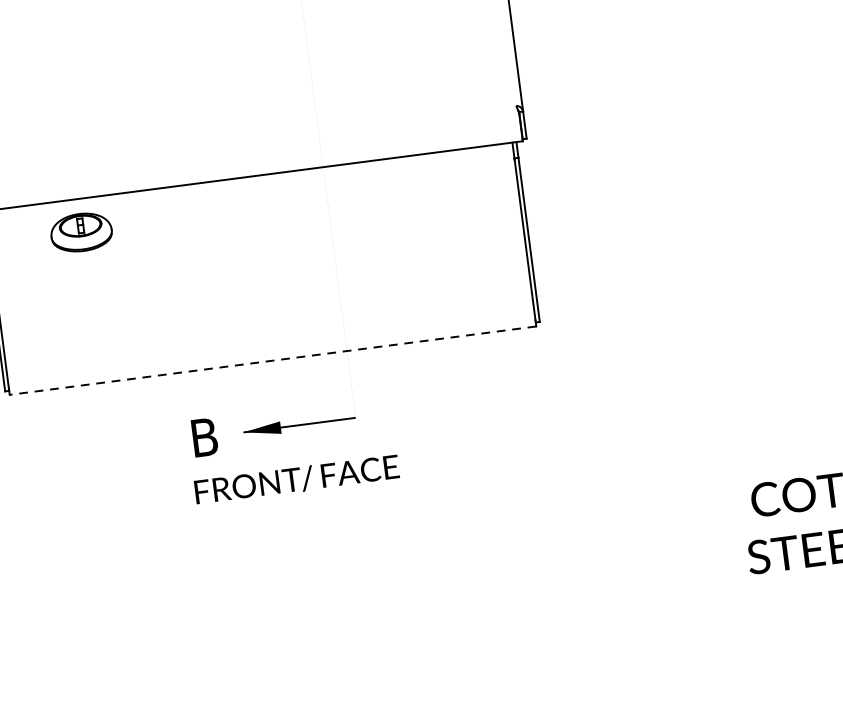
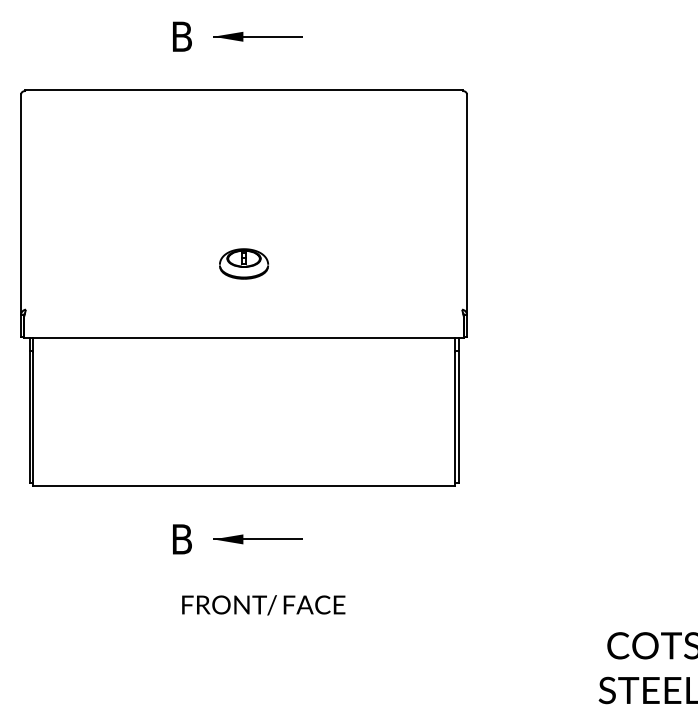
part: (80, 231) -> (243, 263), moved
line: (272, 360) -> (243, 485), dashed -> solid
text: (296, 480) -> (263, 605), moved

